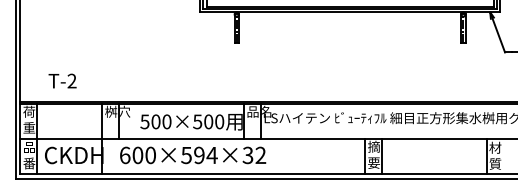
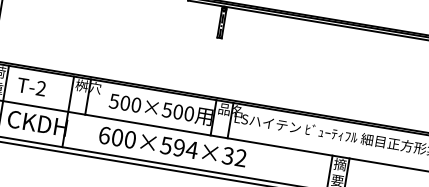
text: (62, 80) -> (31, 86), moved
text: (193, 155) -> (173, 146), moved

